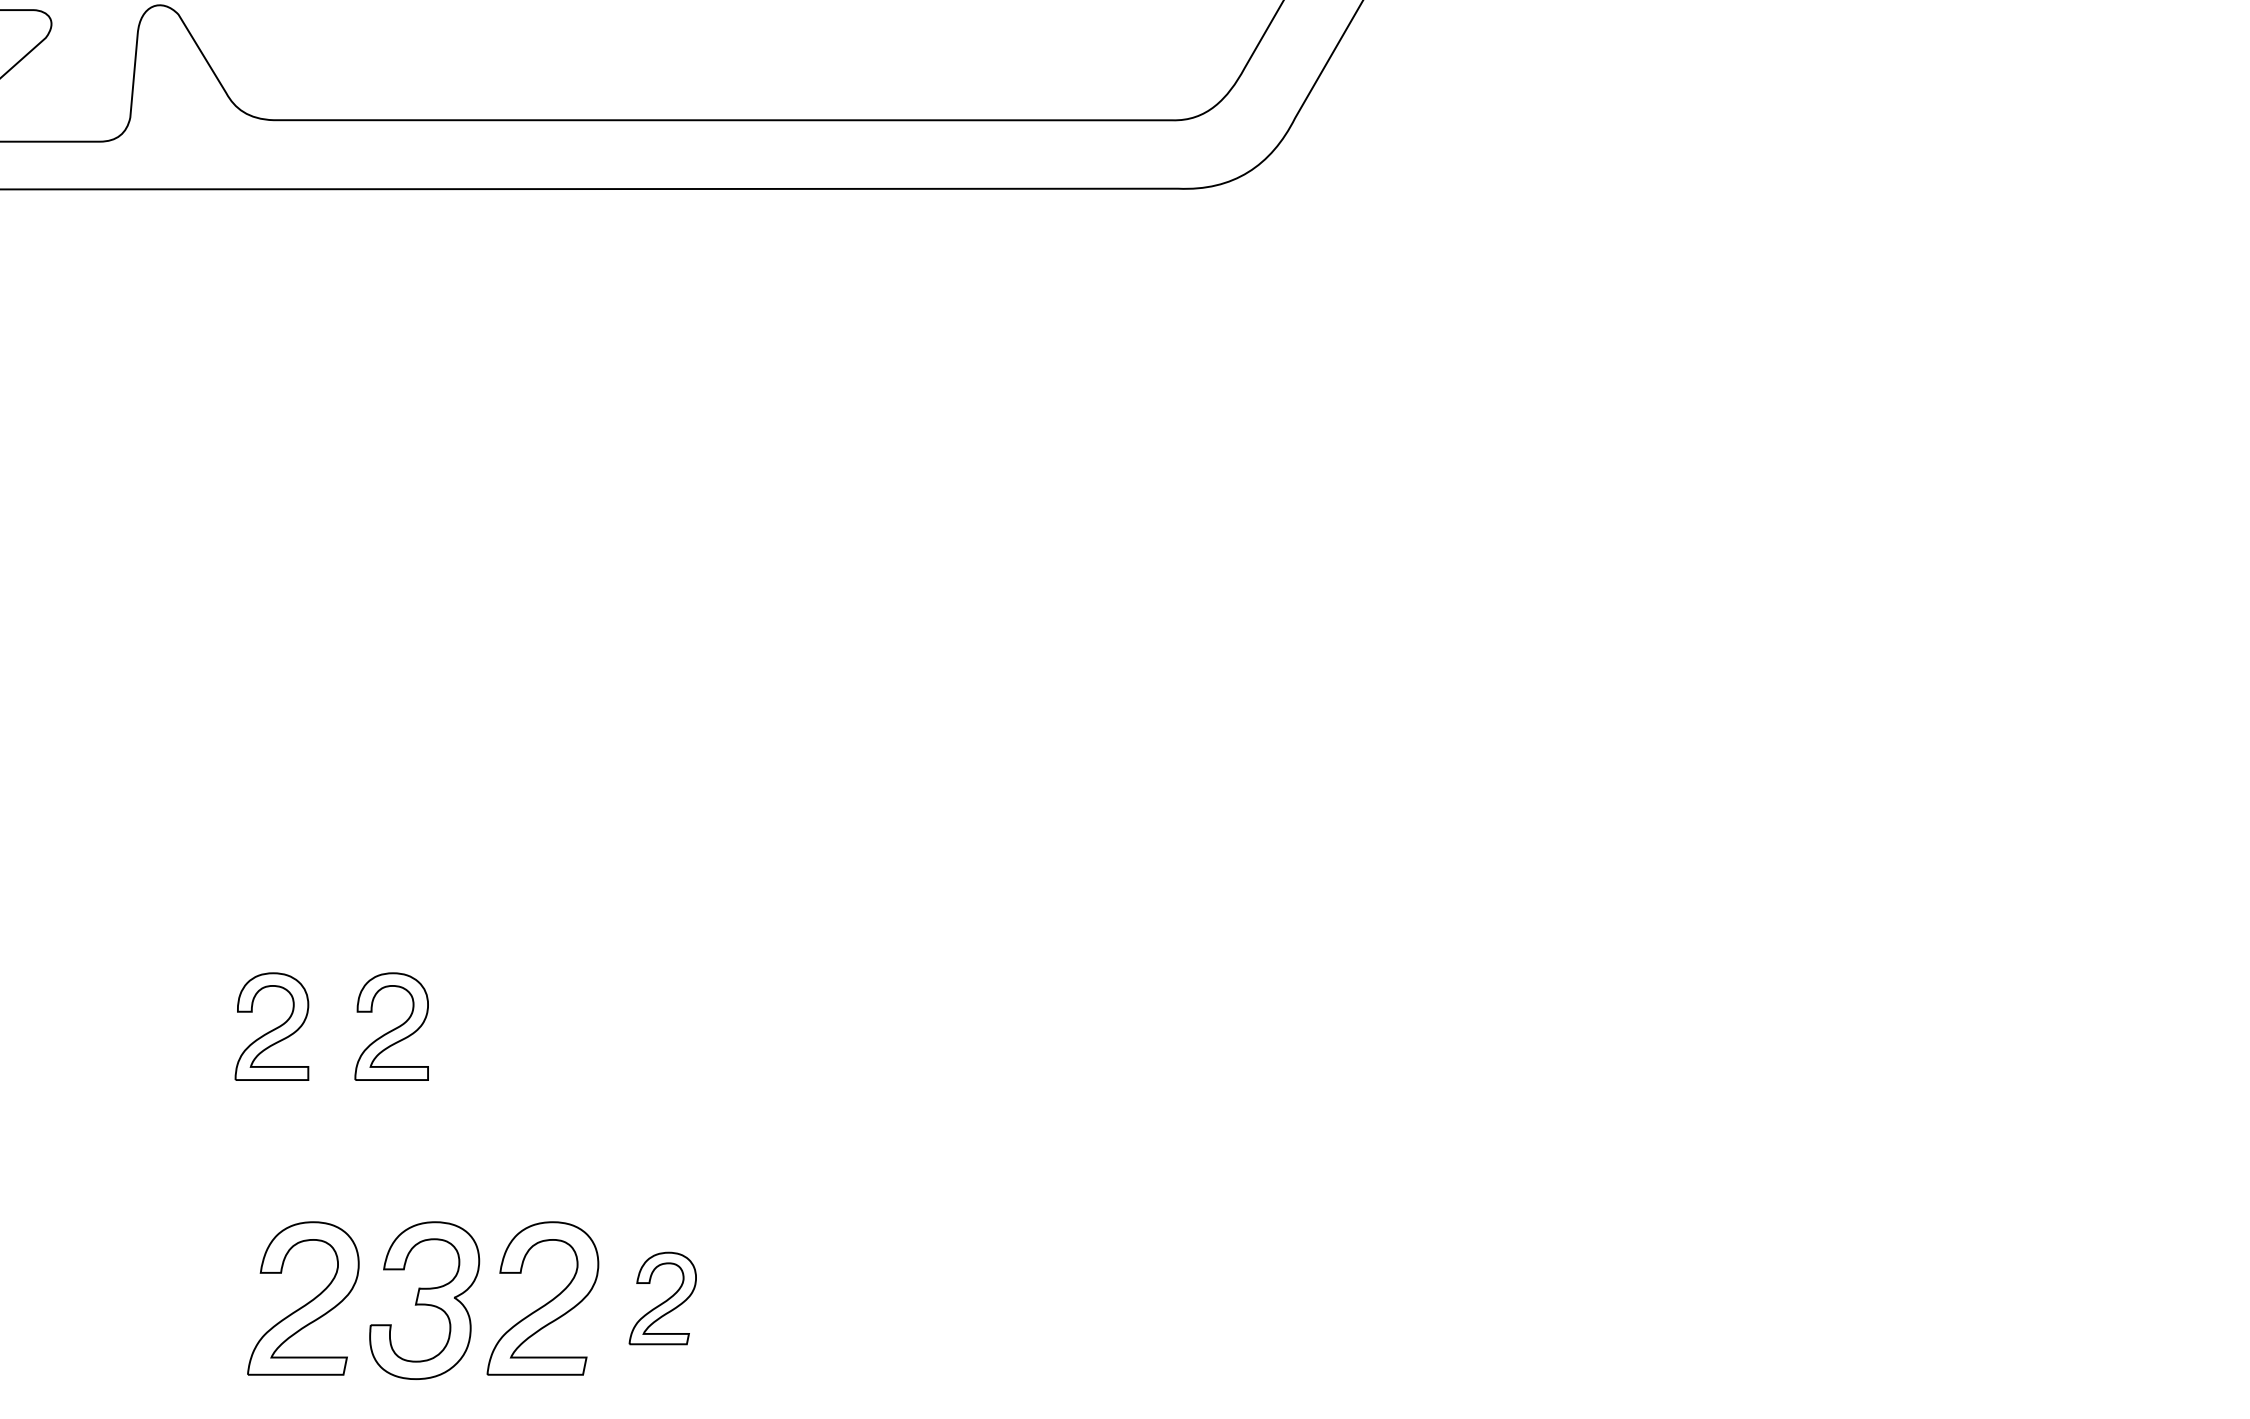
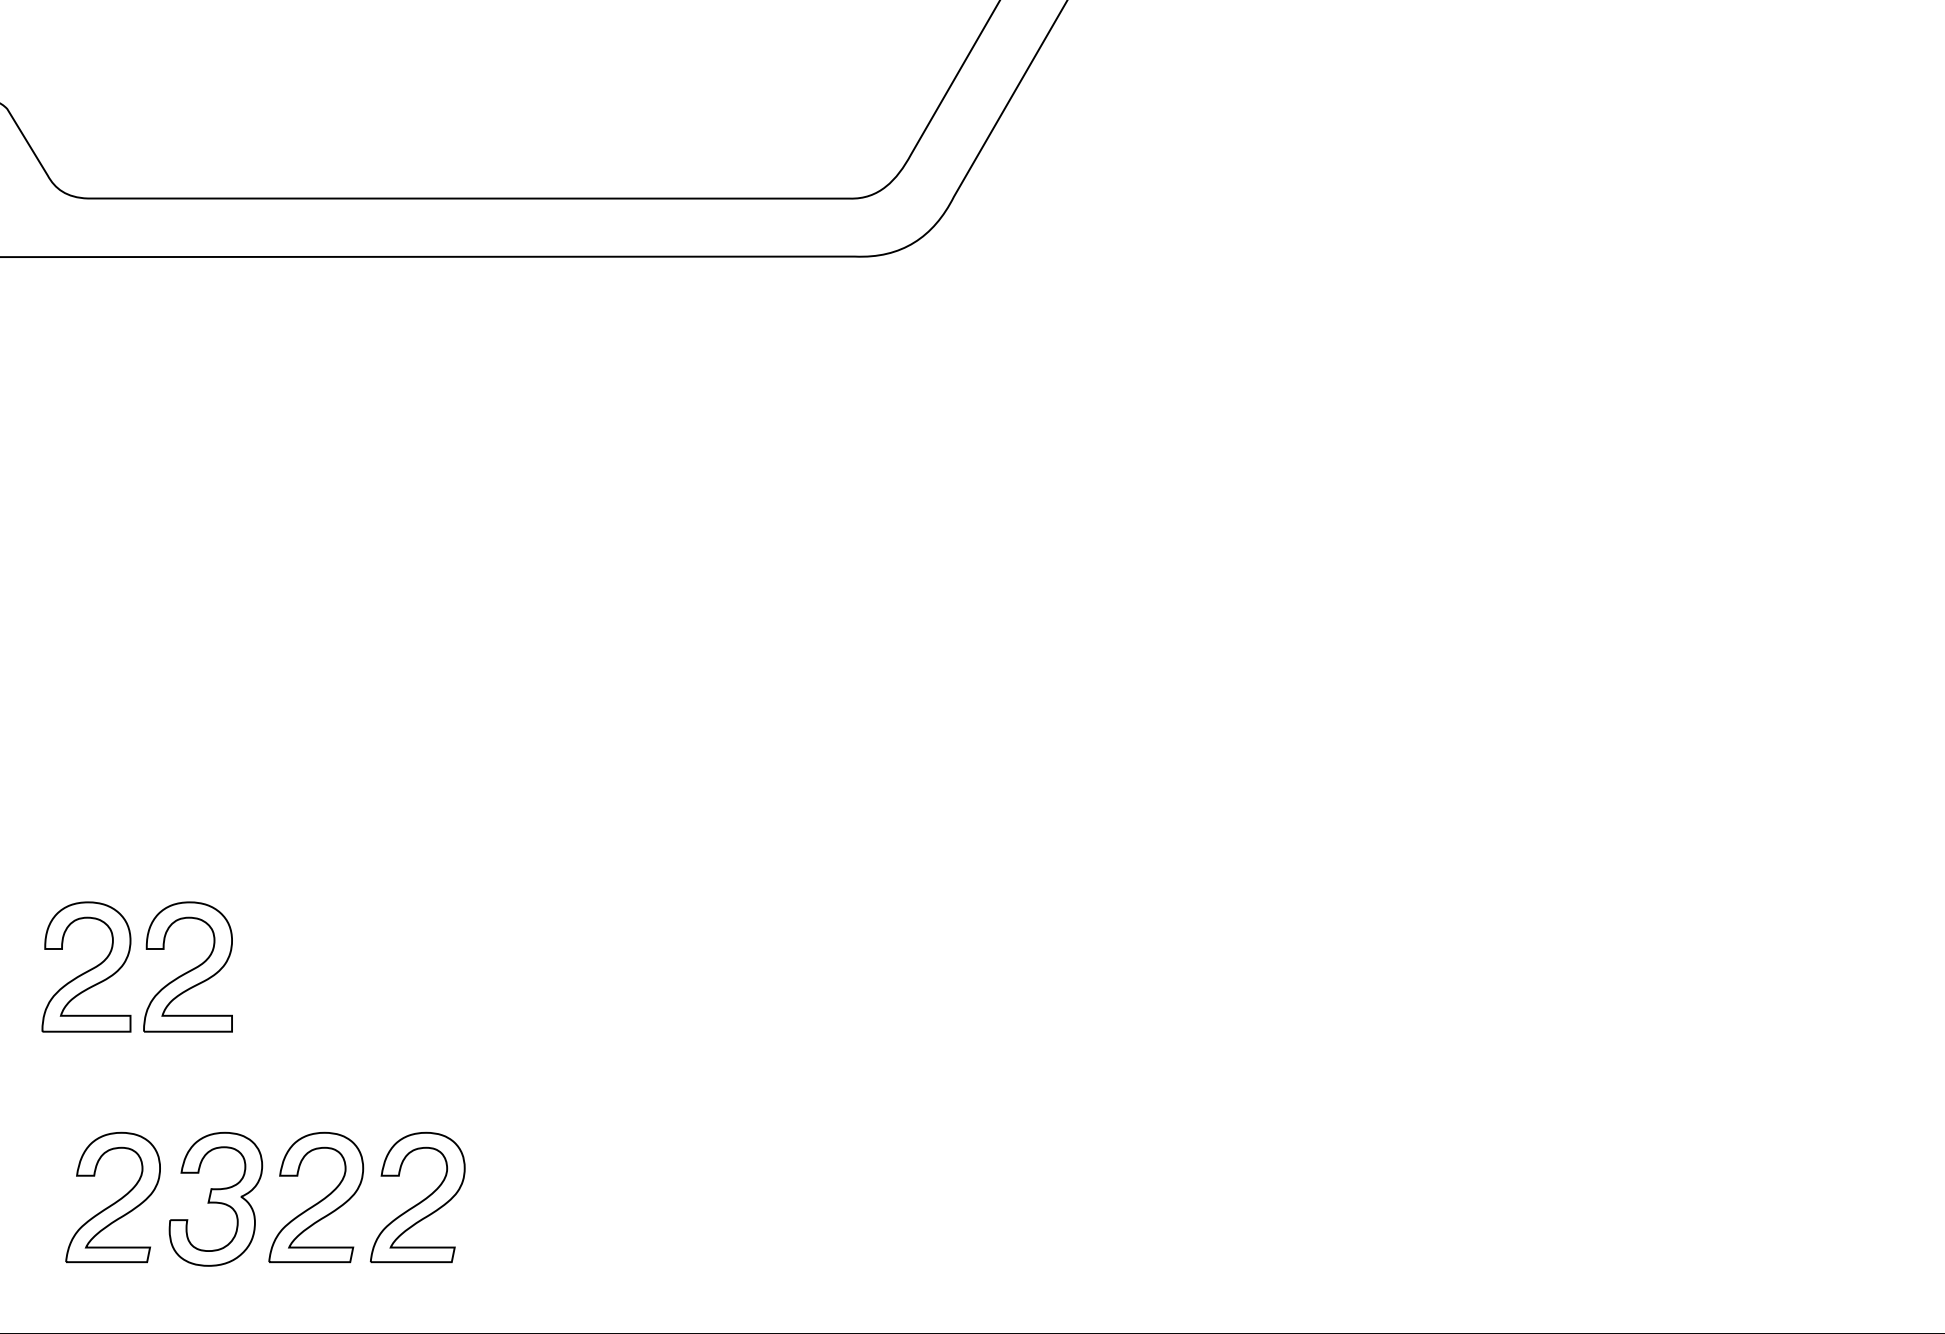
part: (271, 1026) -> (86, 966), size x1.43
part: (391, 1026) -> (187, 966), size x1.43
part: (662, 1298) -> (417, 1197), size x1.67

